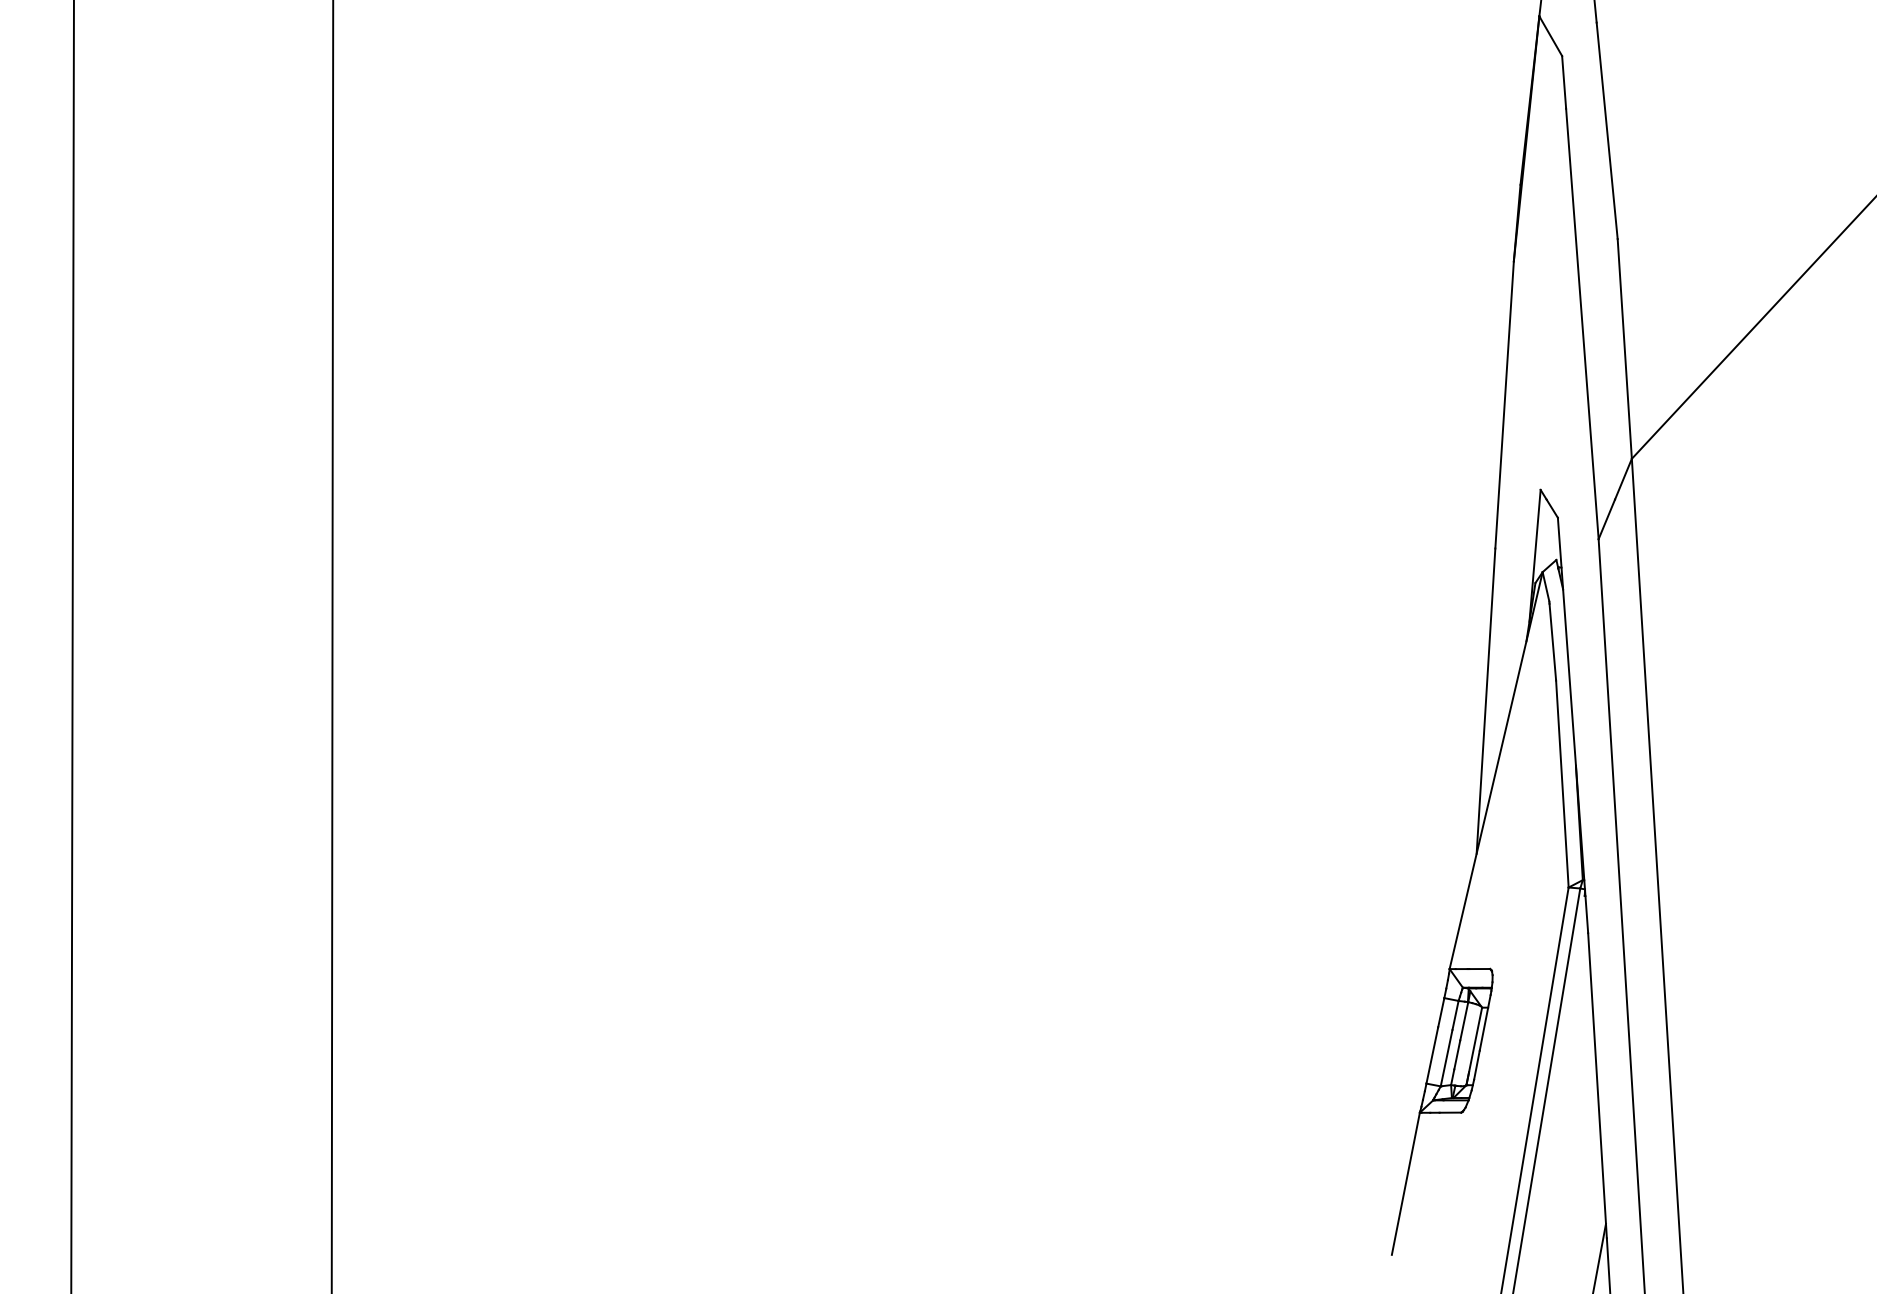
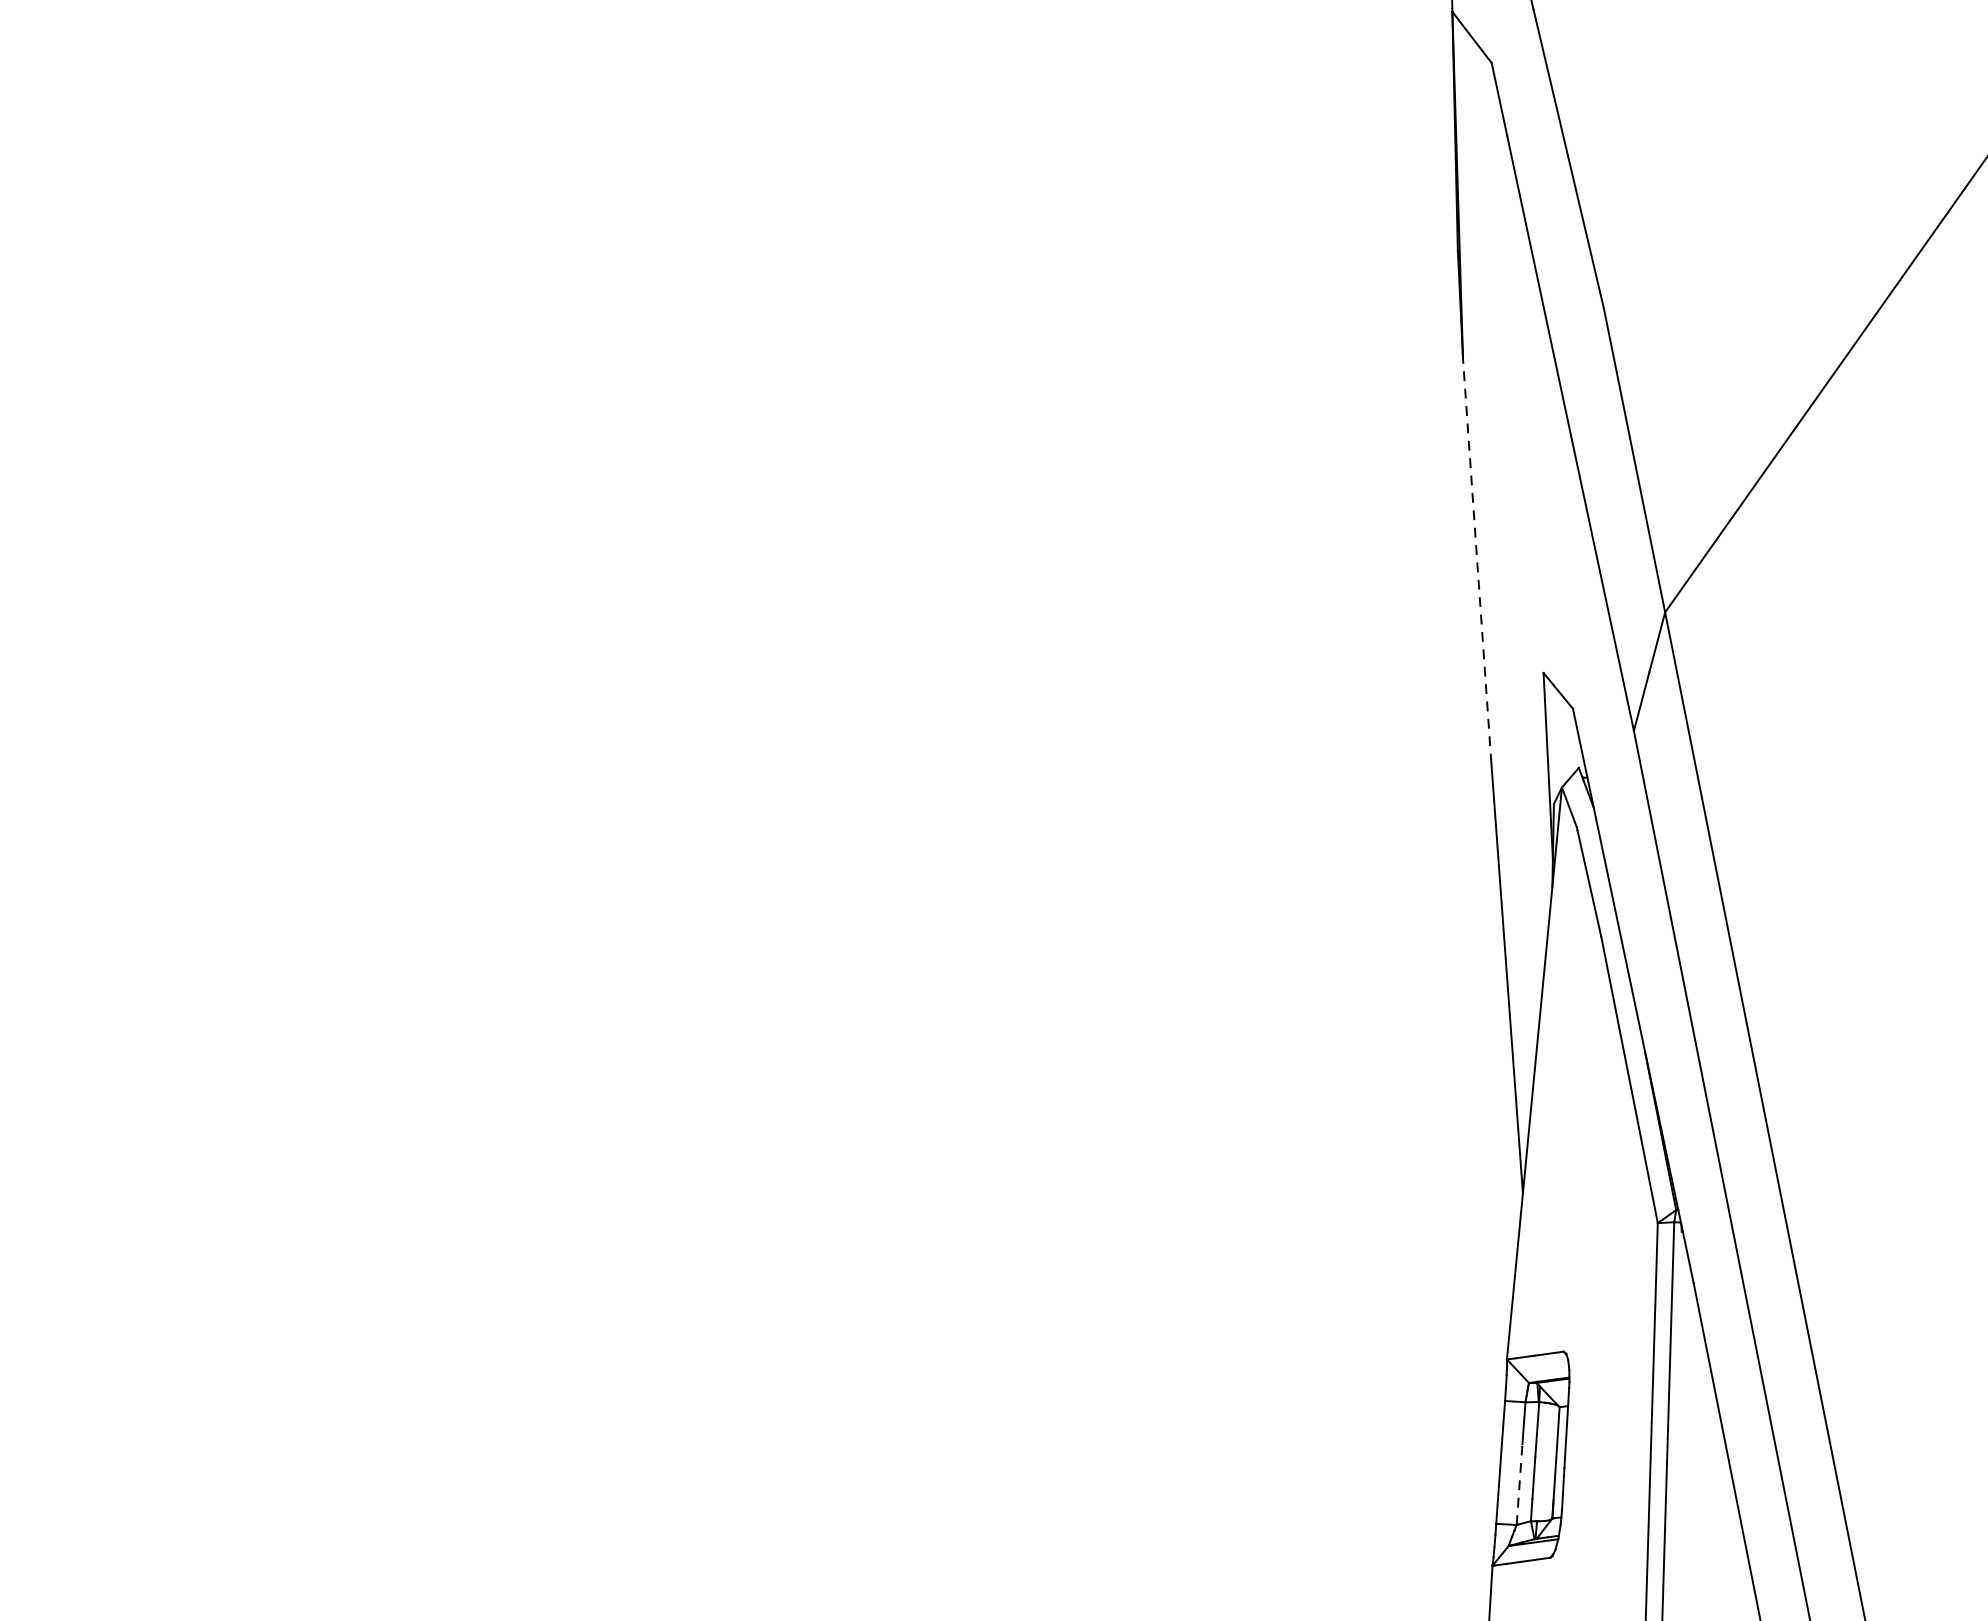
line: (1504, 404) -> (1476, 560), solid -> dashed
line: (1446, 1058) -> (1519, 1484), solid -> dashed

